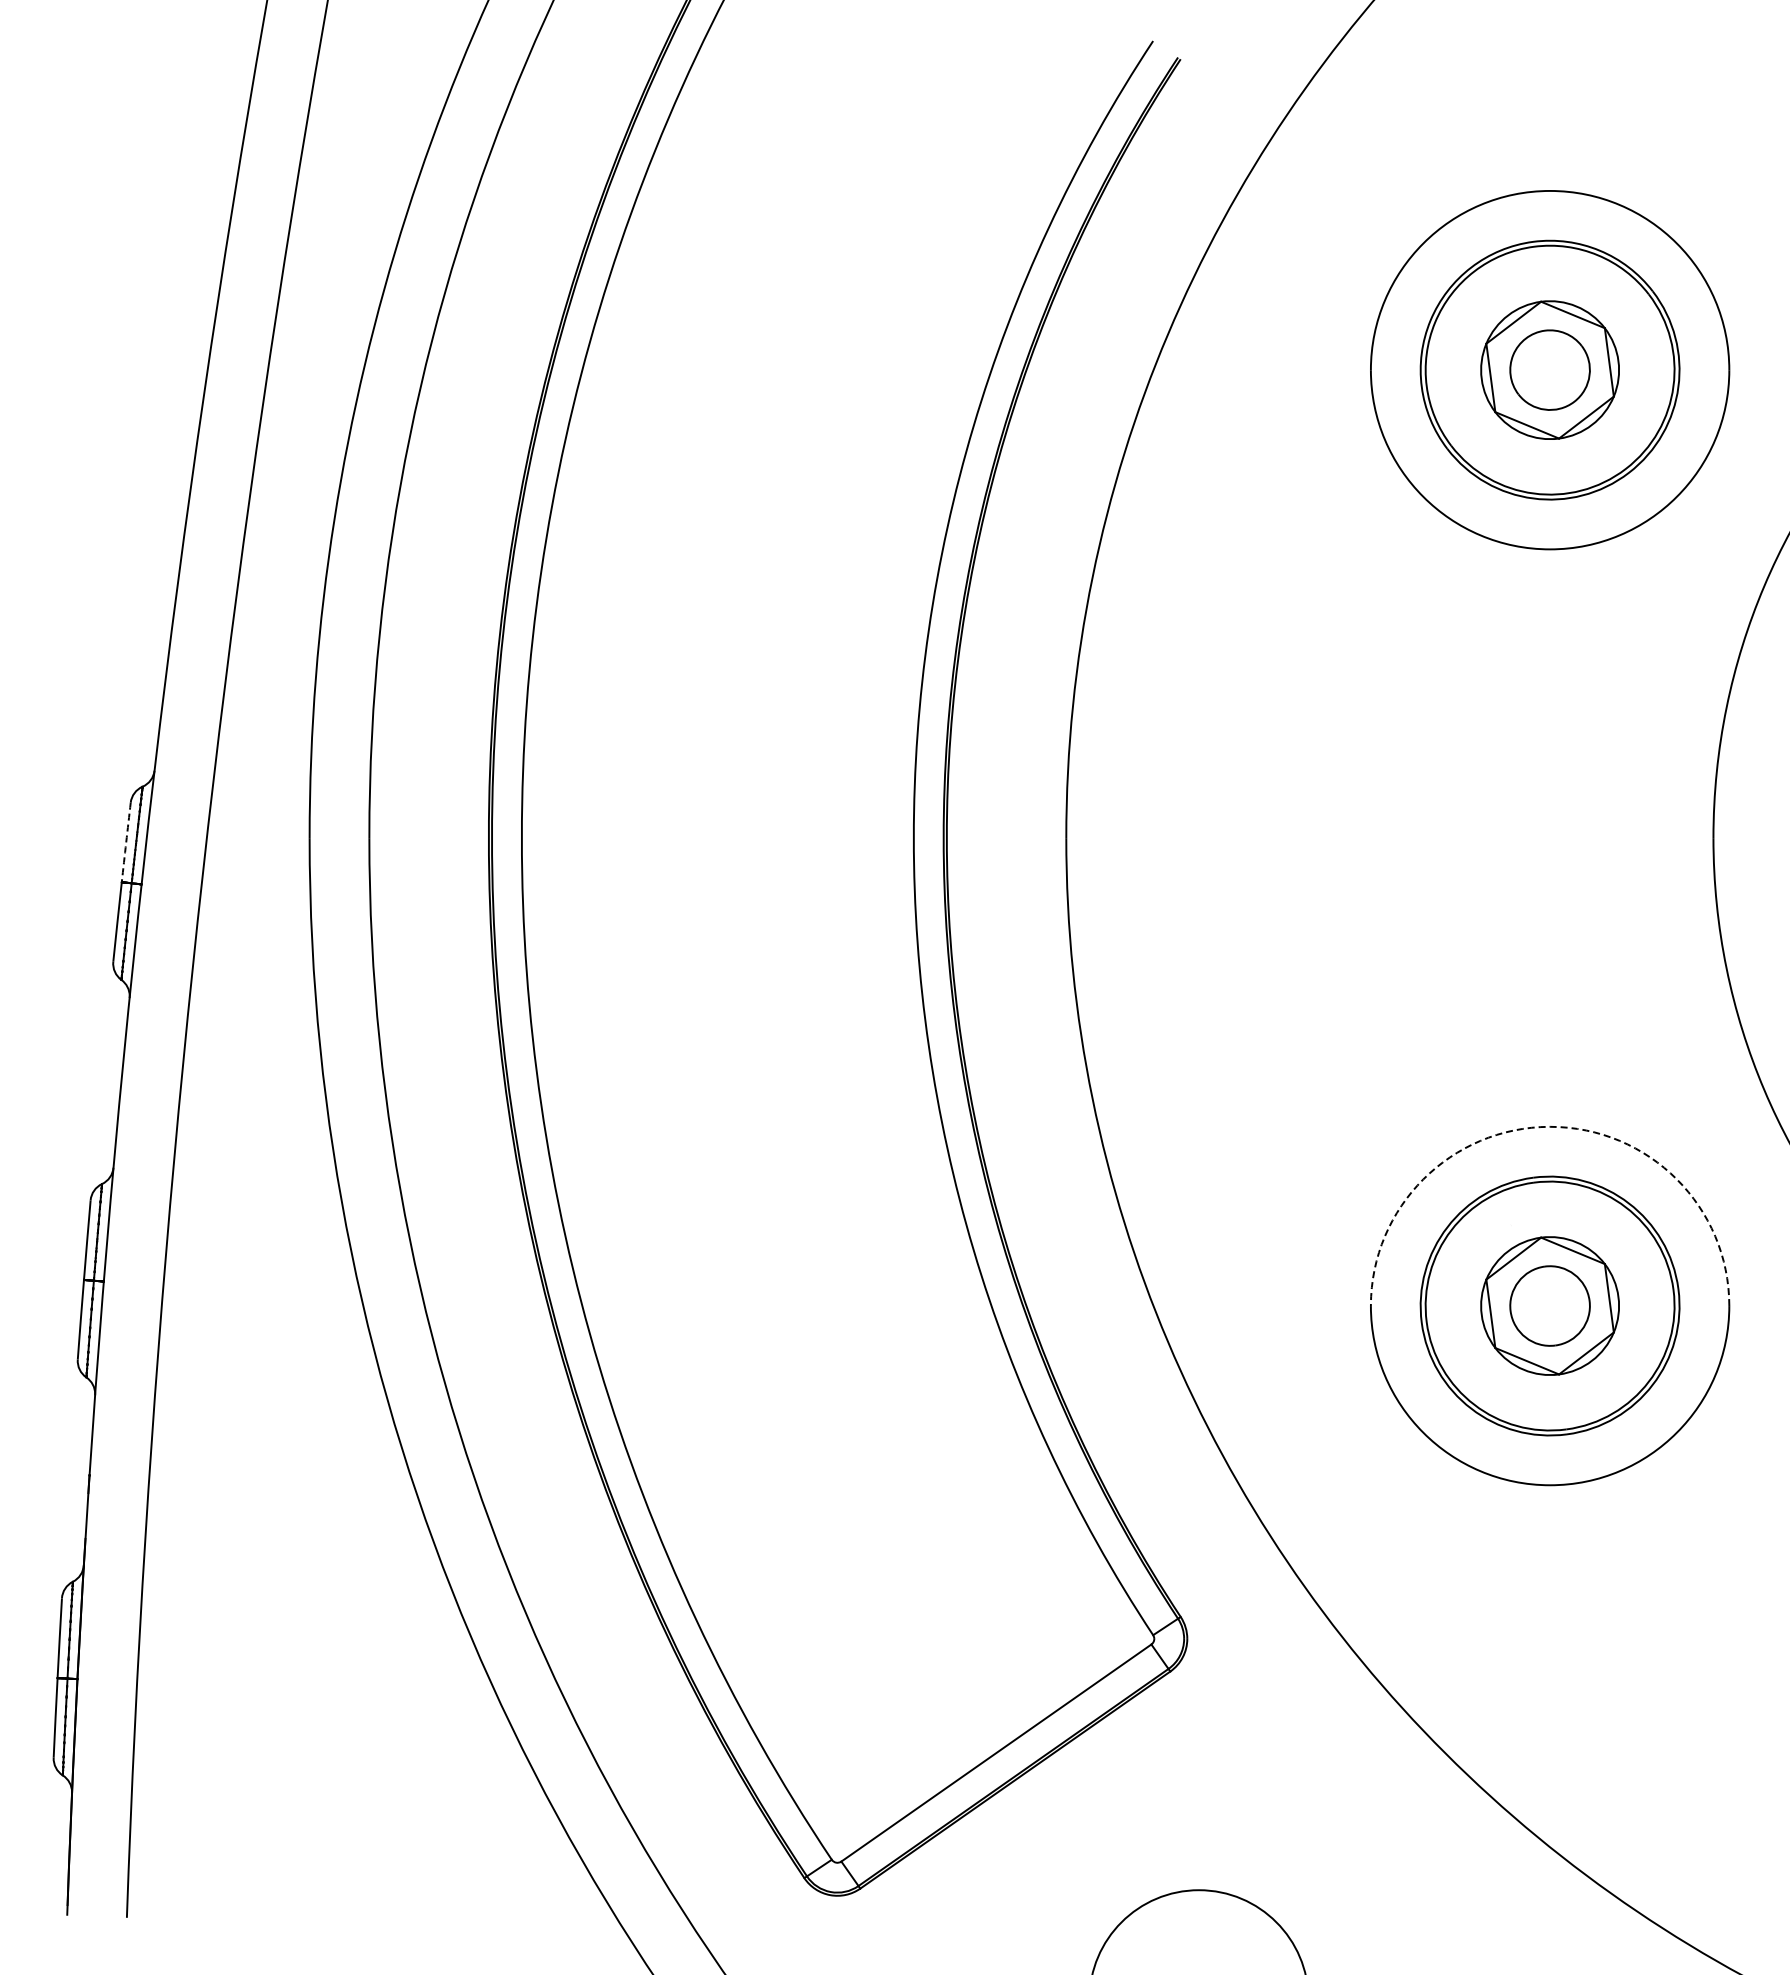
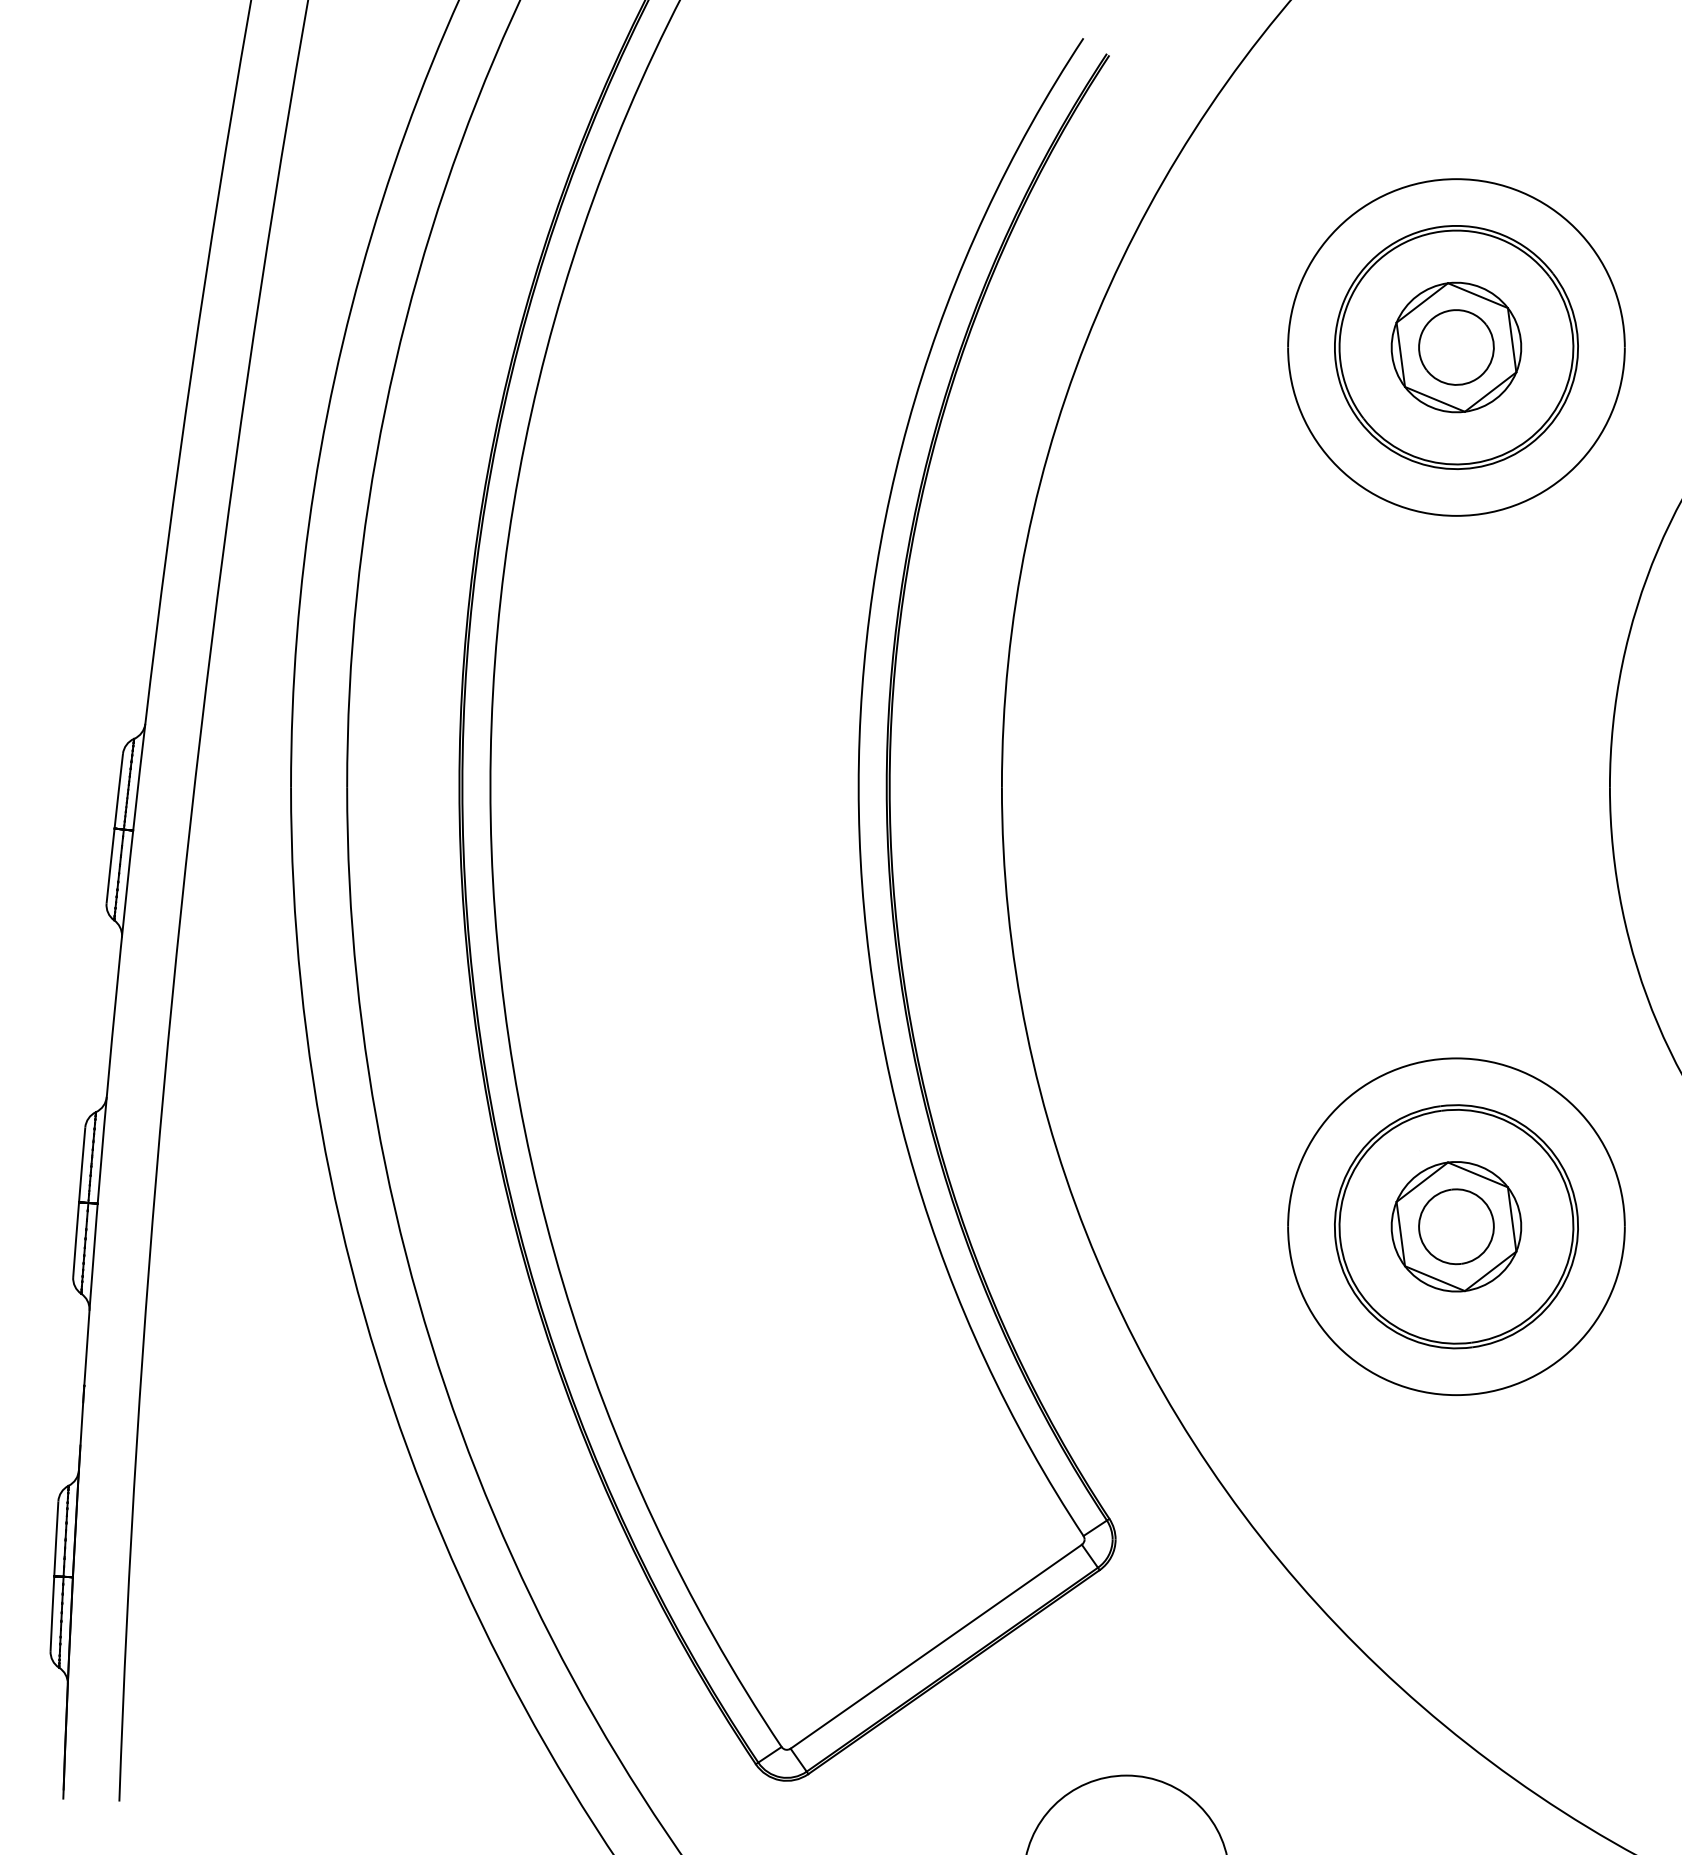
arc: (126, 842) -> (118, 791), dashed -> solid
arc: (1550, 1126) -> (1456, 1058), dashed -> solid

